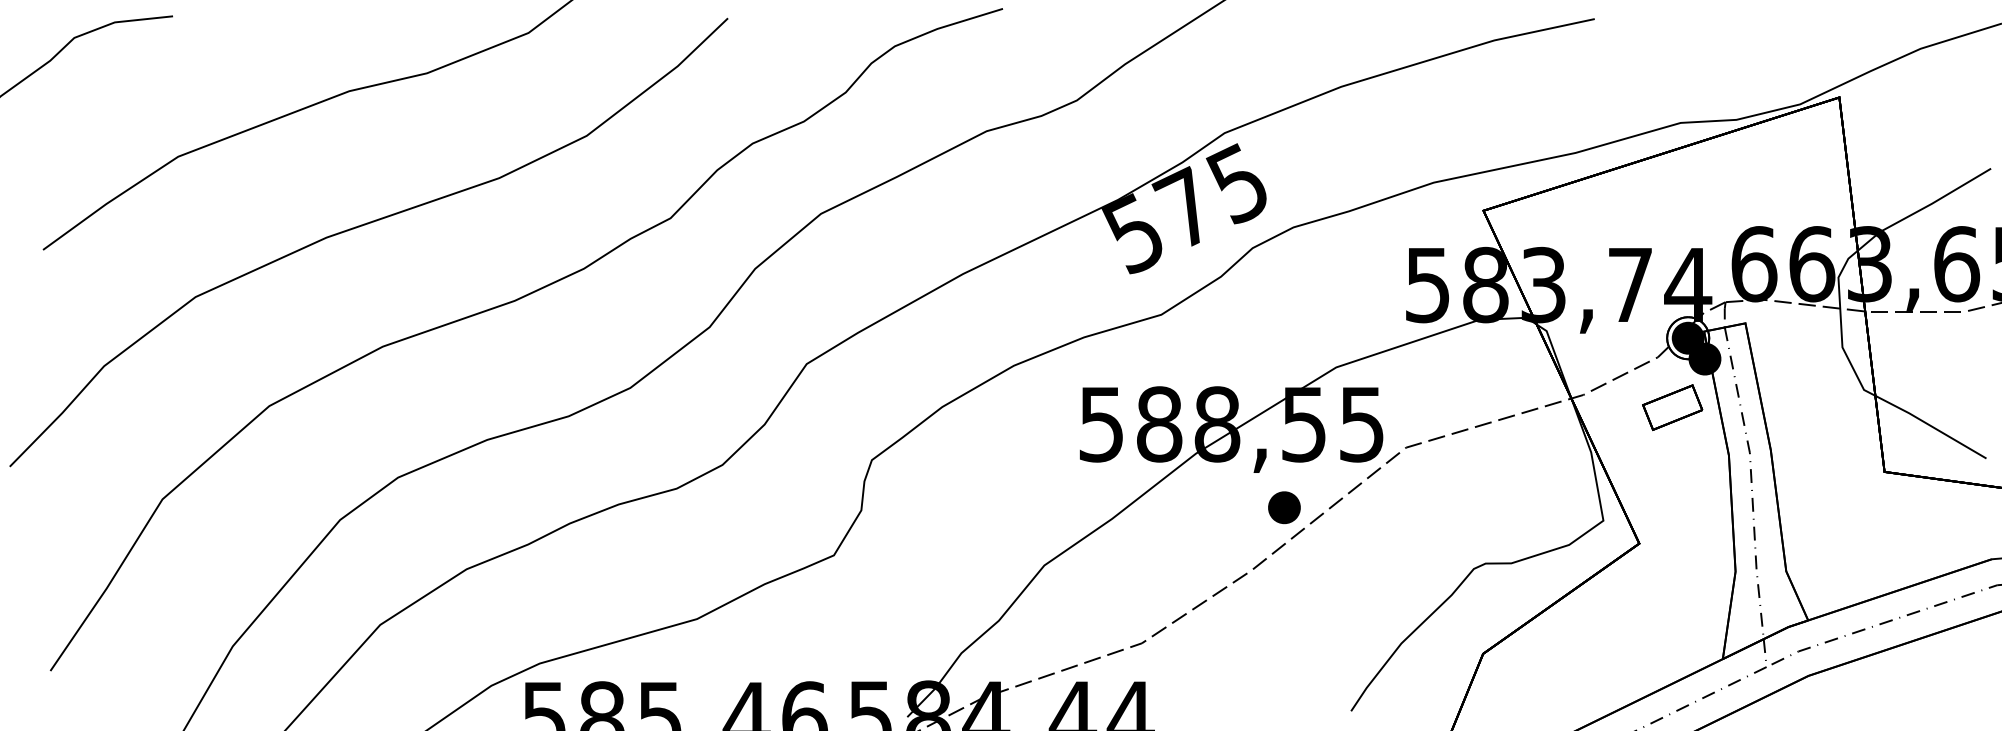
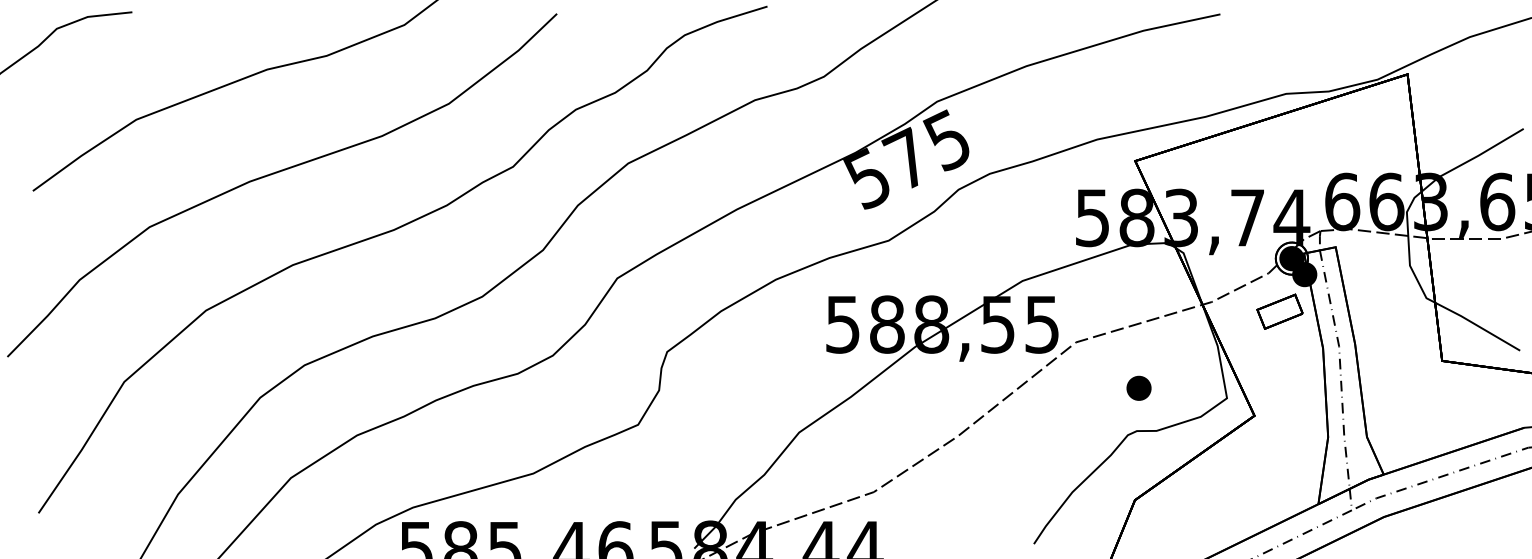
part: (1284, 507) -> (1139, 388), moved

